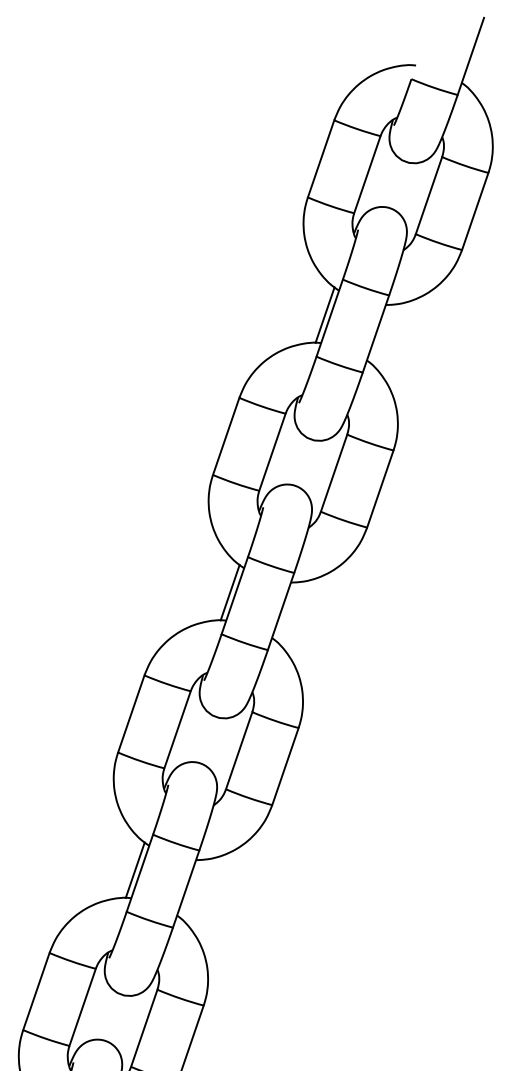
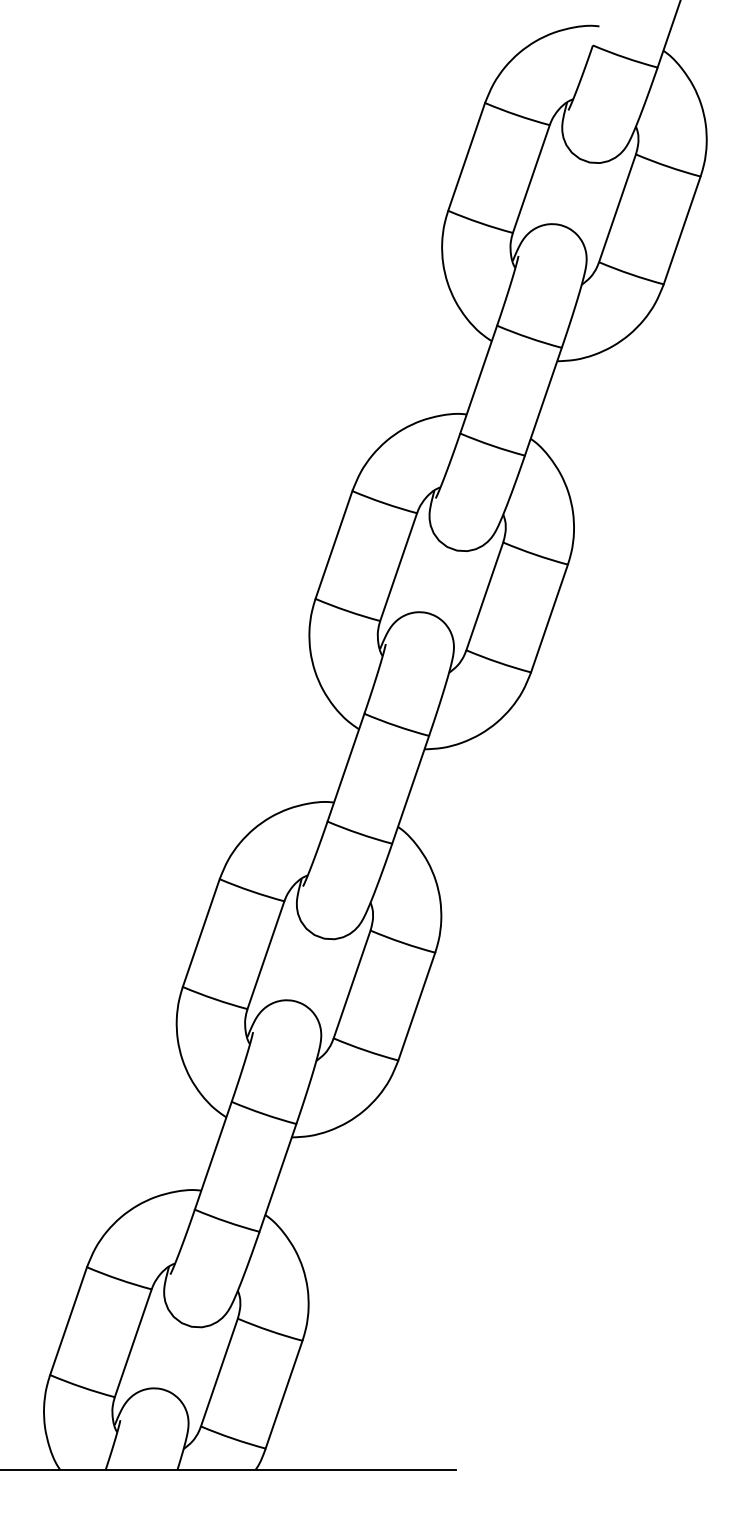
line: (324, 315) -> (471, 375), removed
line: (230, 592) -> (339, 763), removed
line: (135, 870) -> (206, 1151), removed

